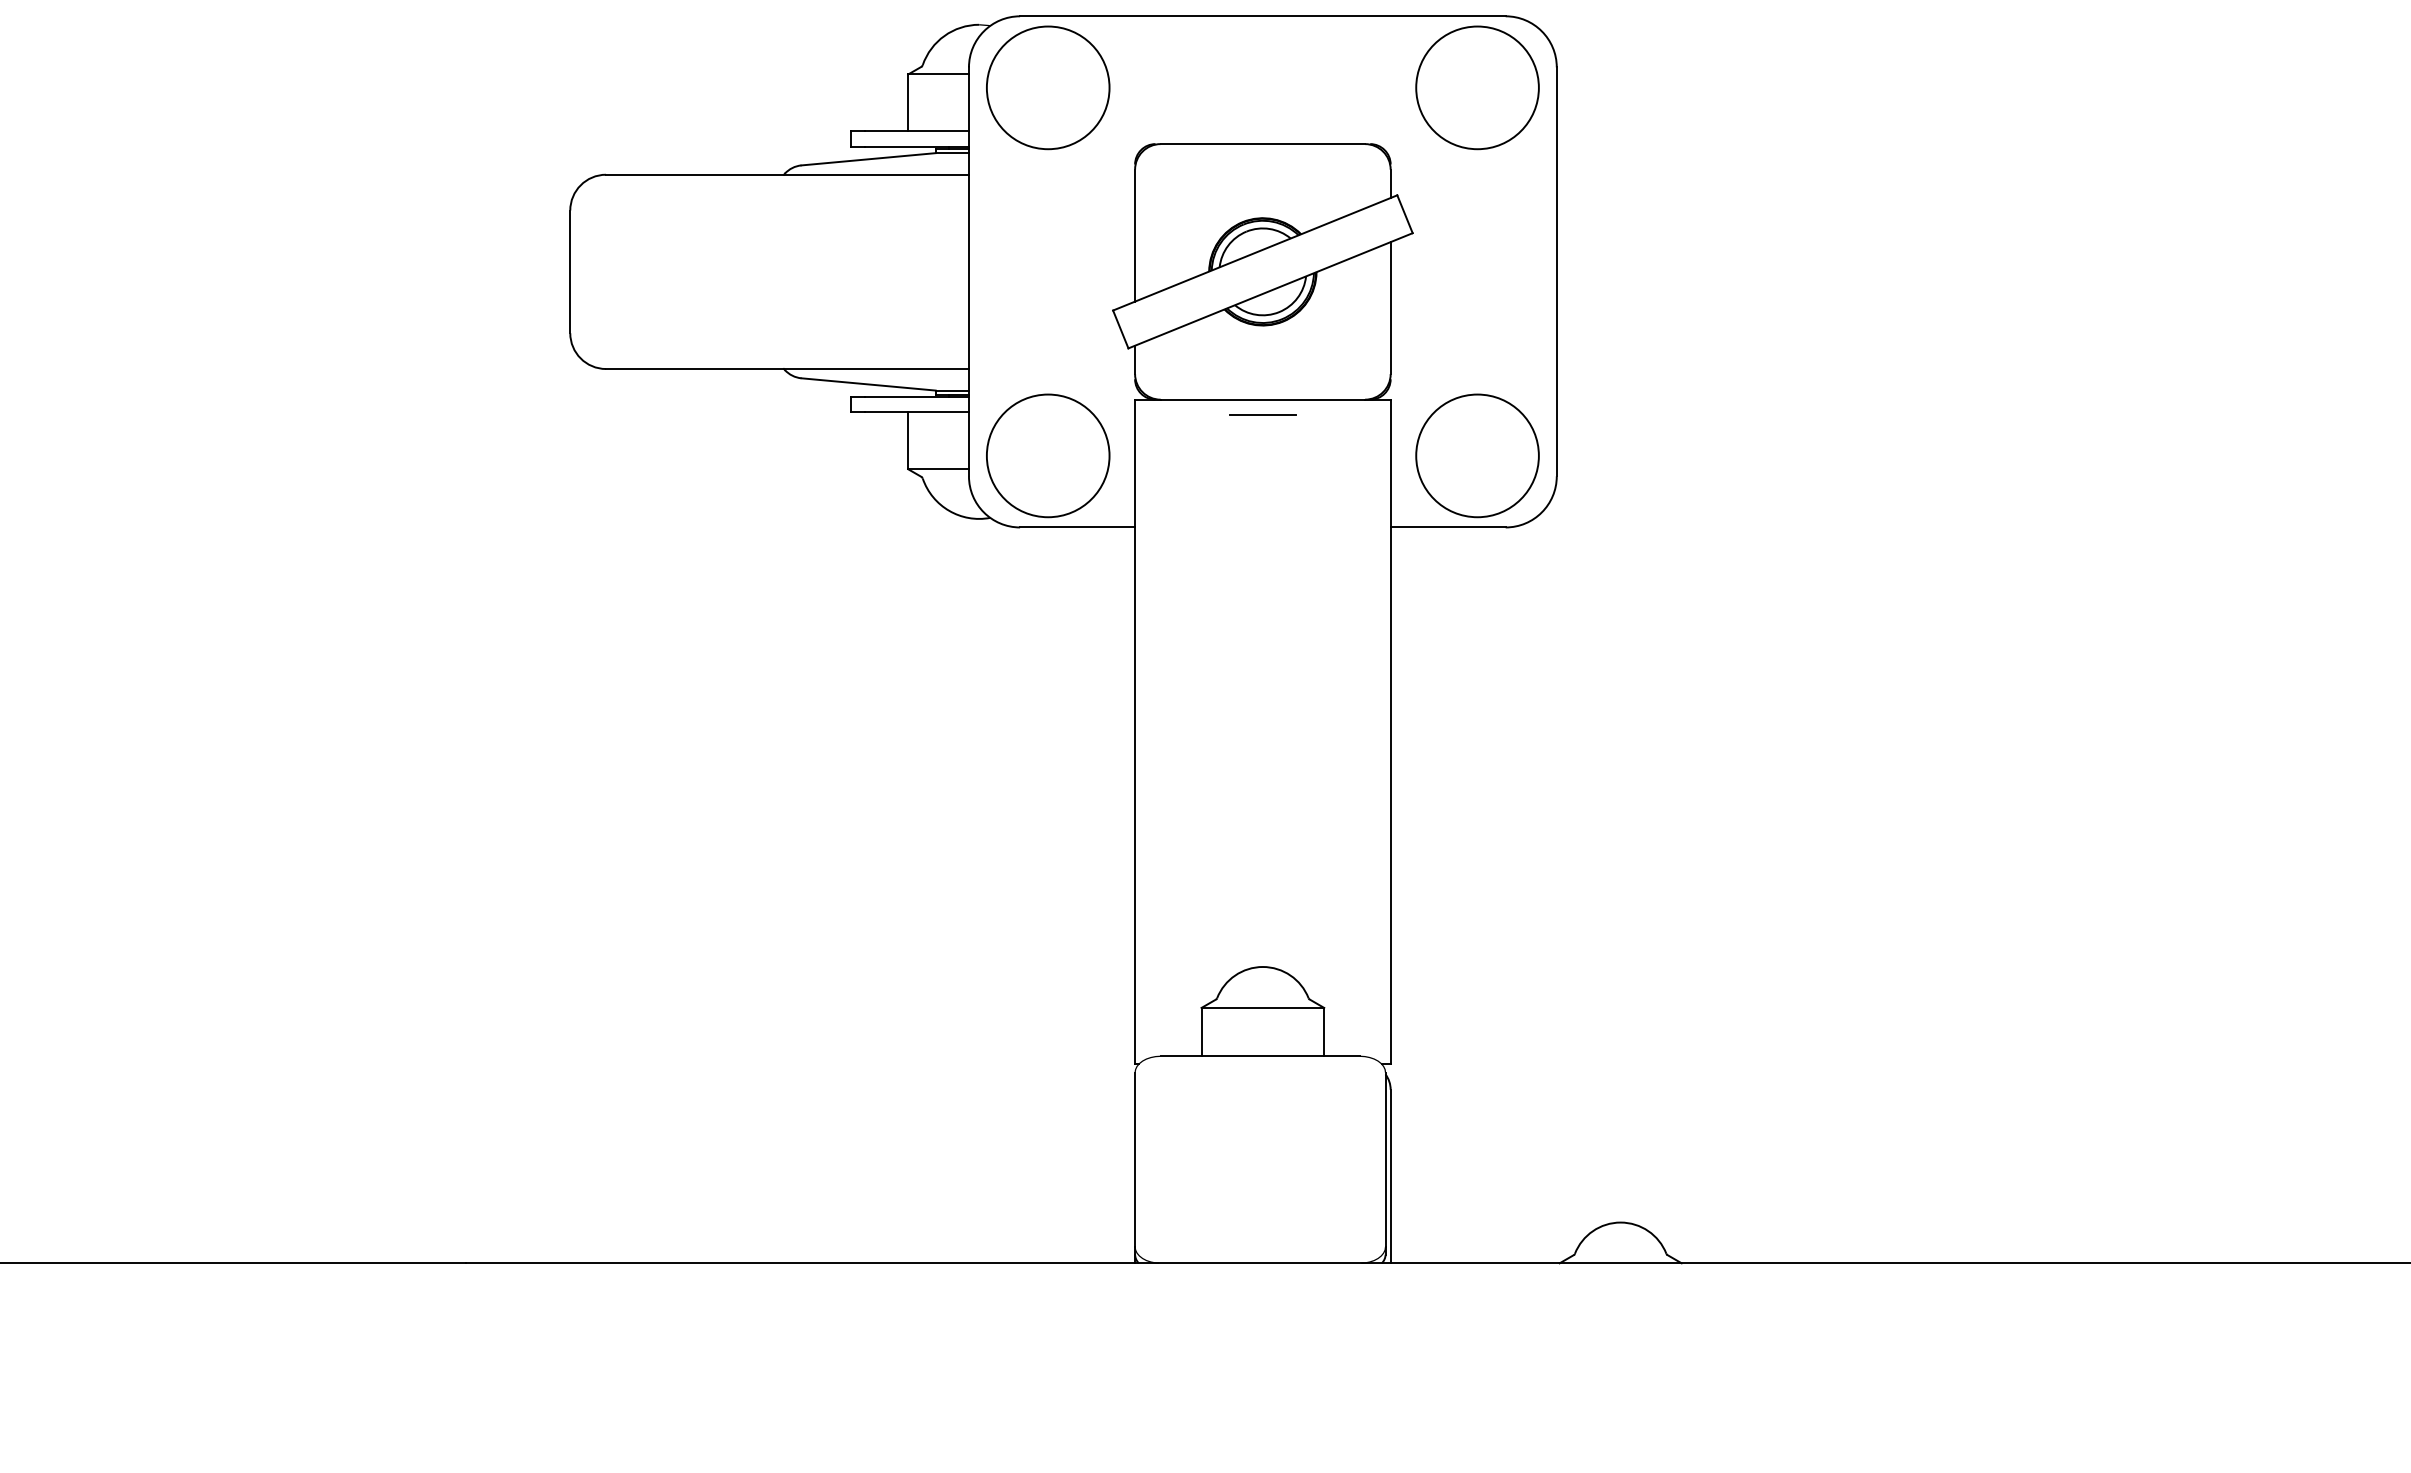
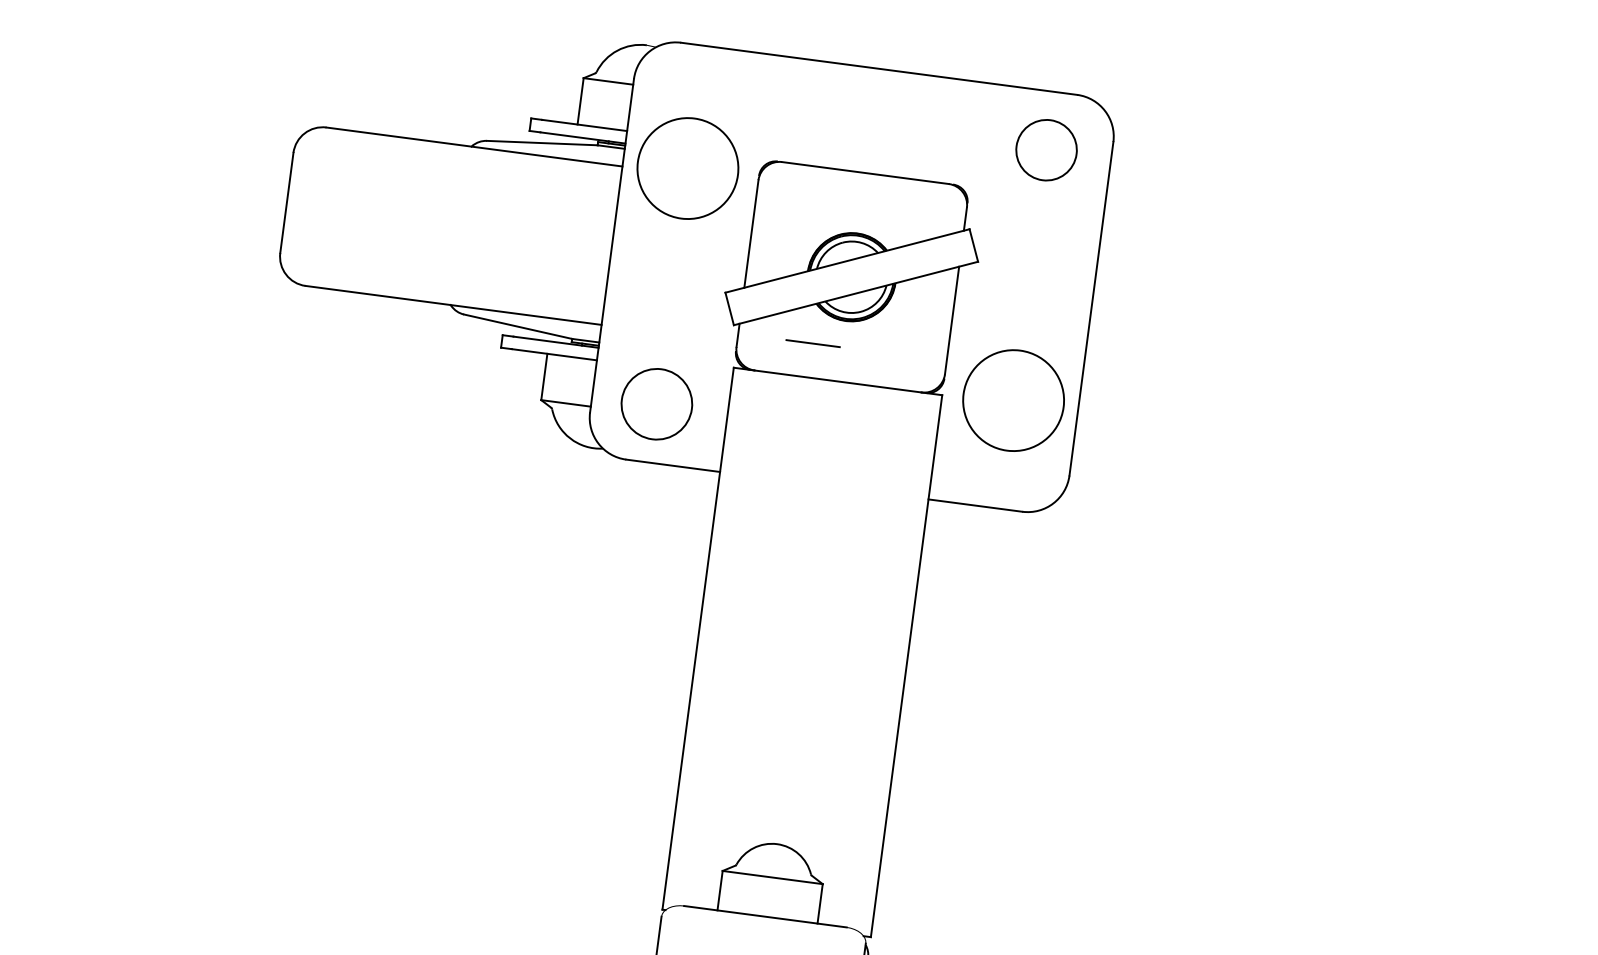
circle: (1048, 87) -> (688, 168), moved
circle: (1477, 87) -> (1046, 149), size x0.6
line: (1262, 414) -> (812, 343), moved
circle: (1047, 455) -> (656, 403), size x0.7
circle: (1477, 455) -> (1013, 400), moved

